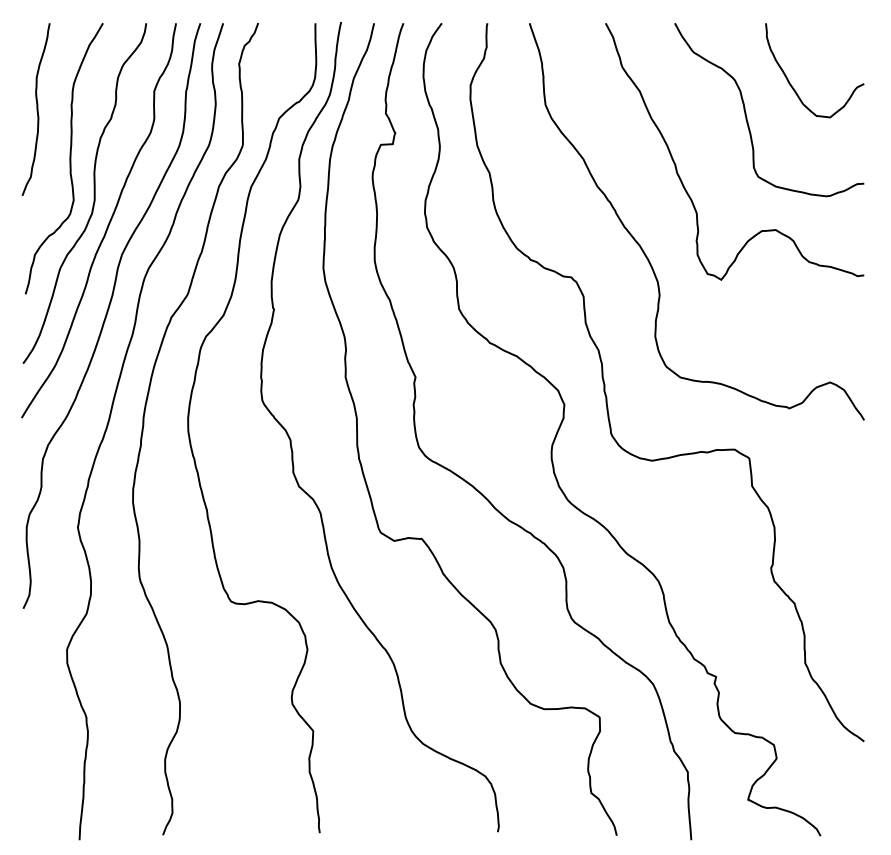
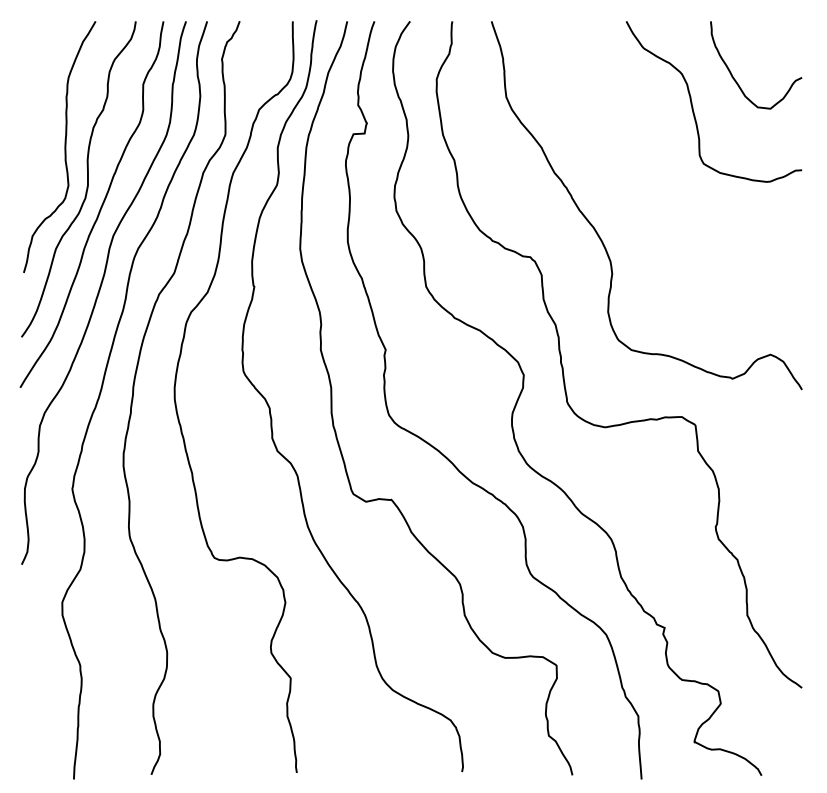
curve: (36, 109) -> (33, 101), removed
curve: (676, 164) -> (627, 152), removed

